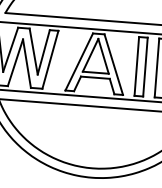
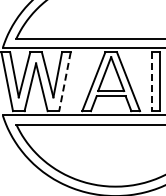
line: (49, 60) -> (64, 82), solid -> dashed
line: (136, 67) -> (151, 82), solid -> dashed

